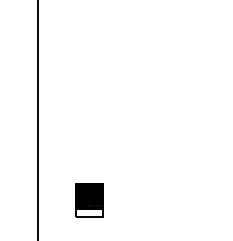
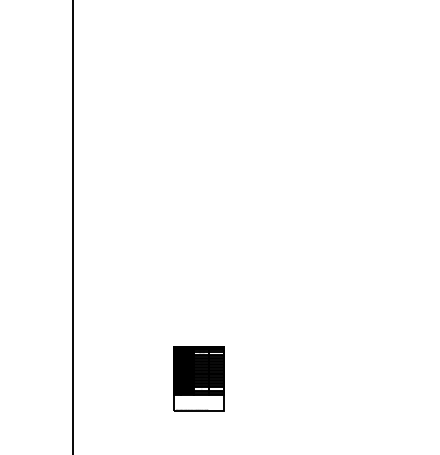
part: (89, 200) -> (199, 378), moved

